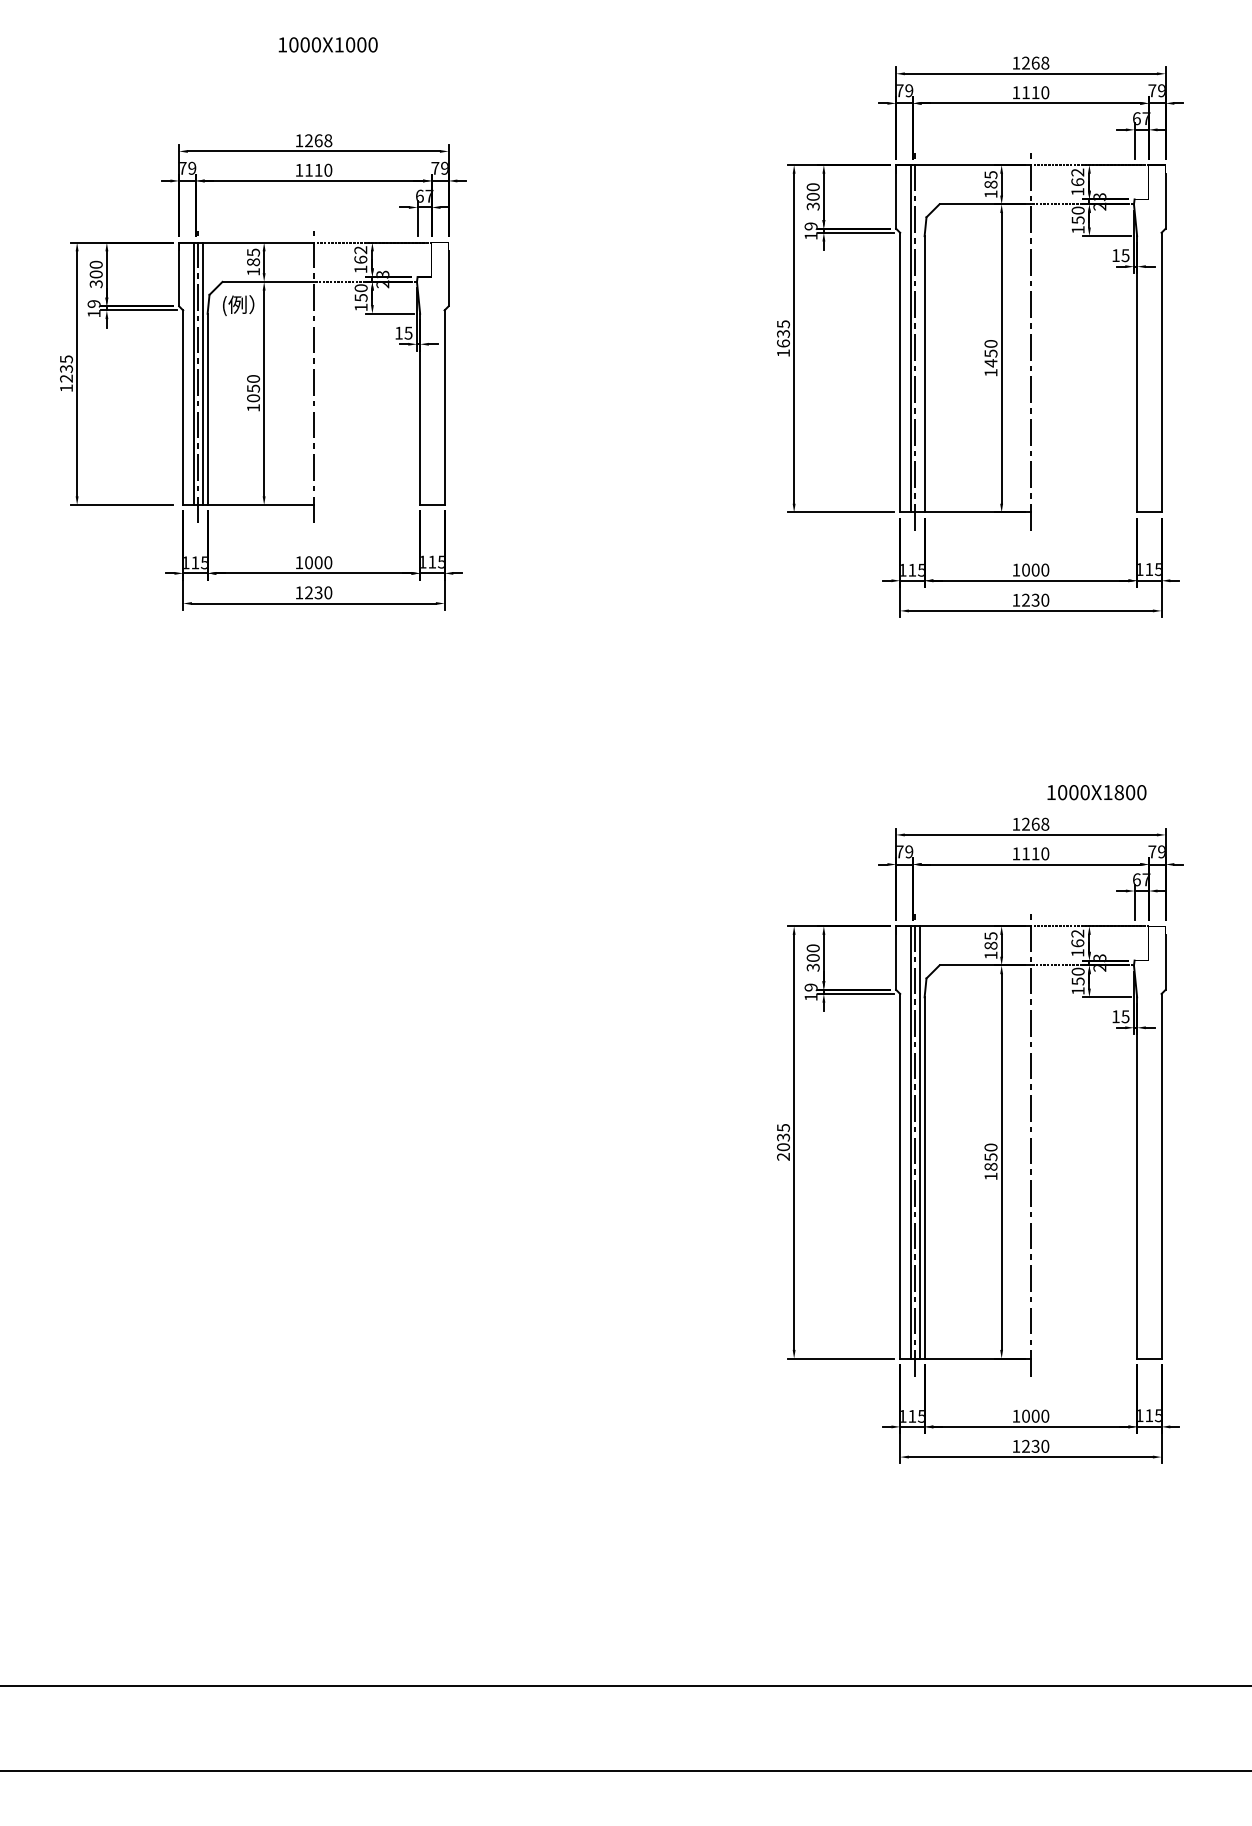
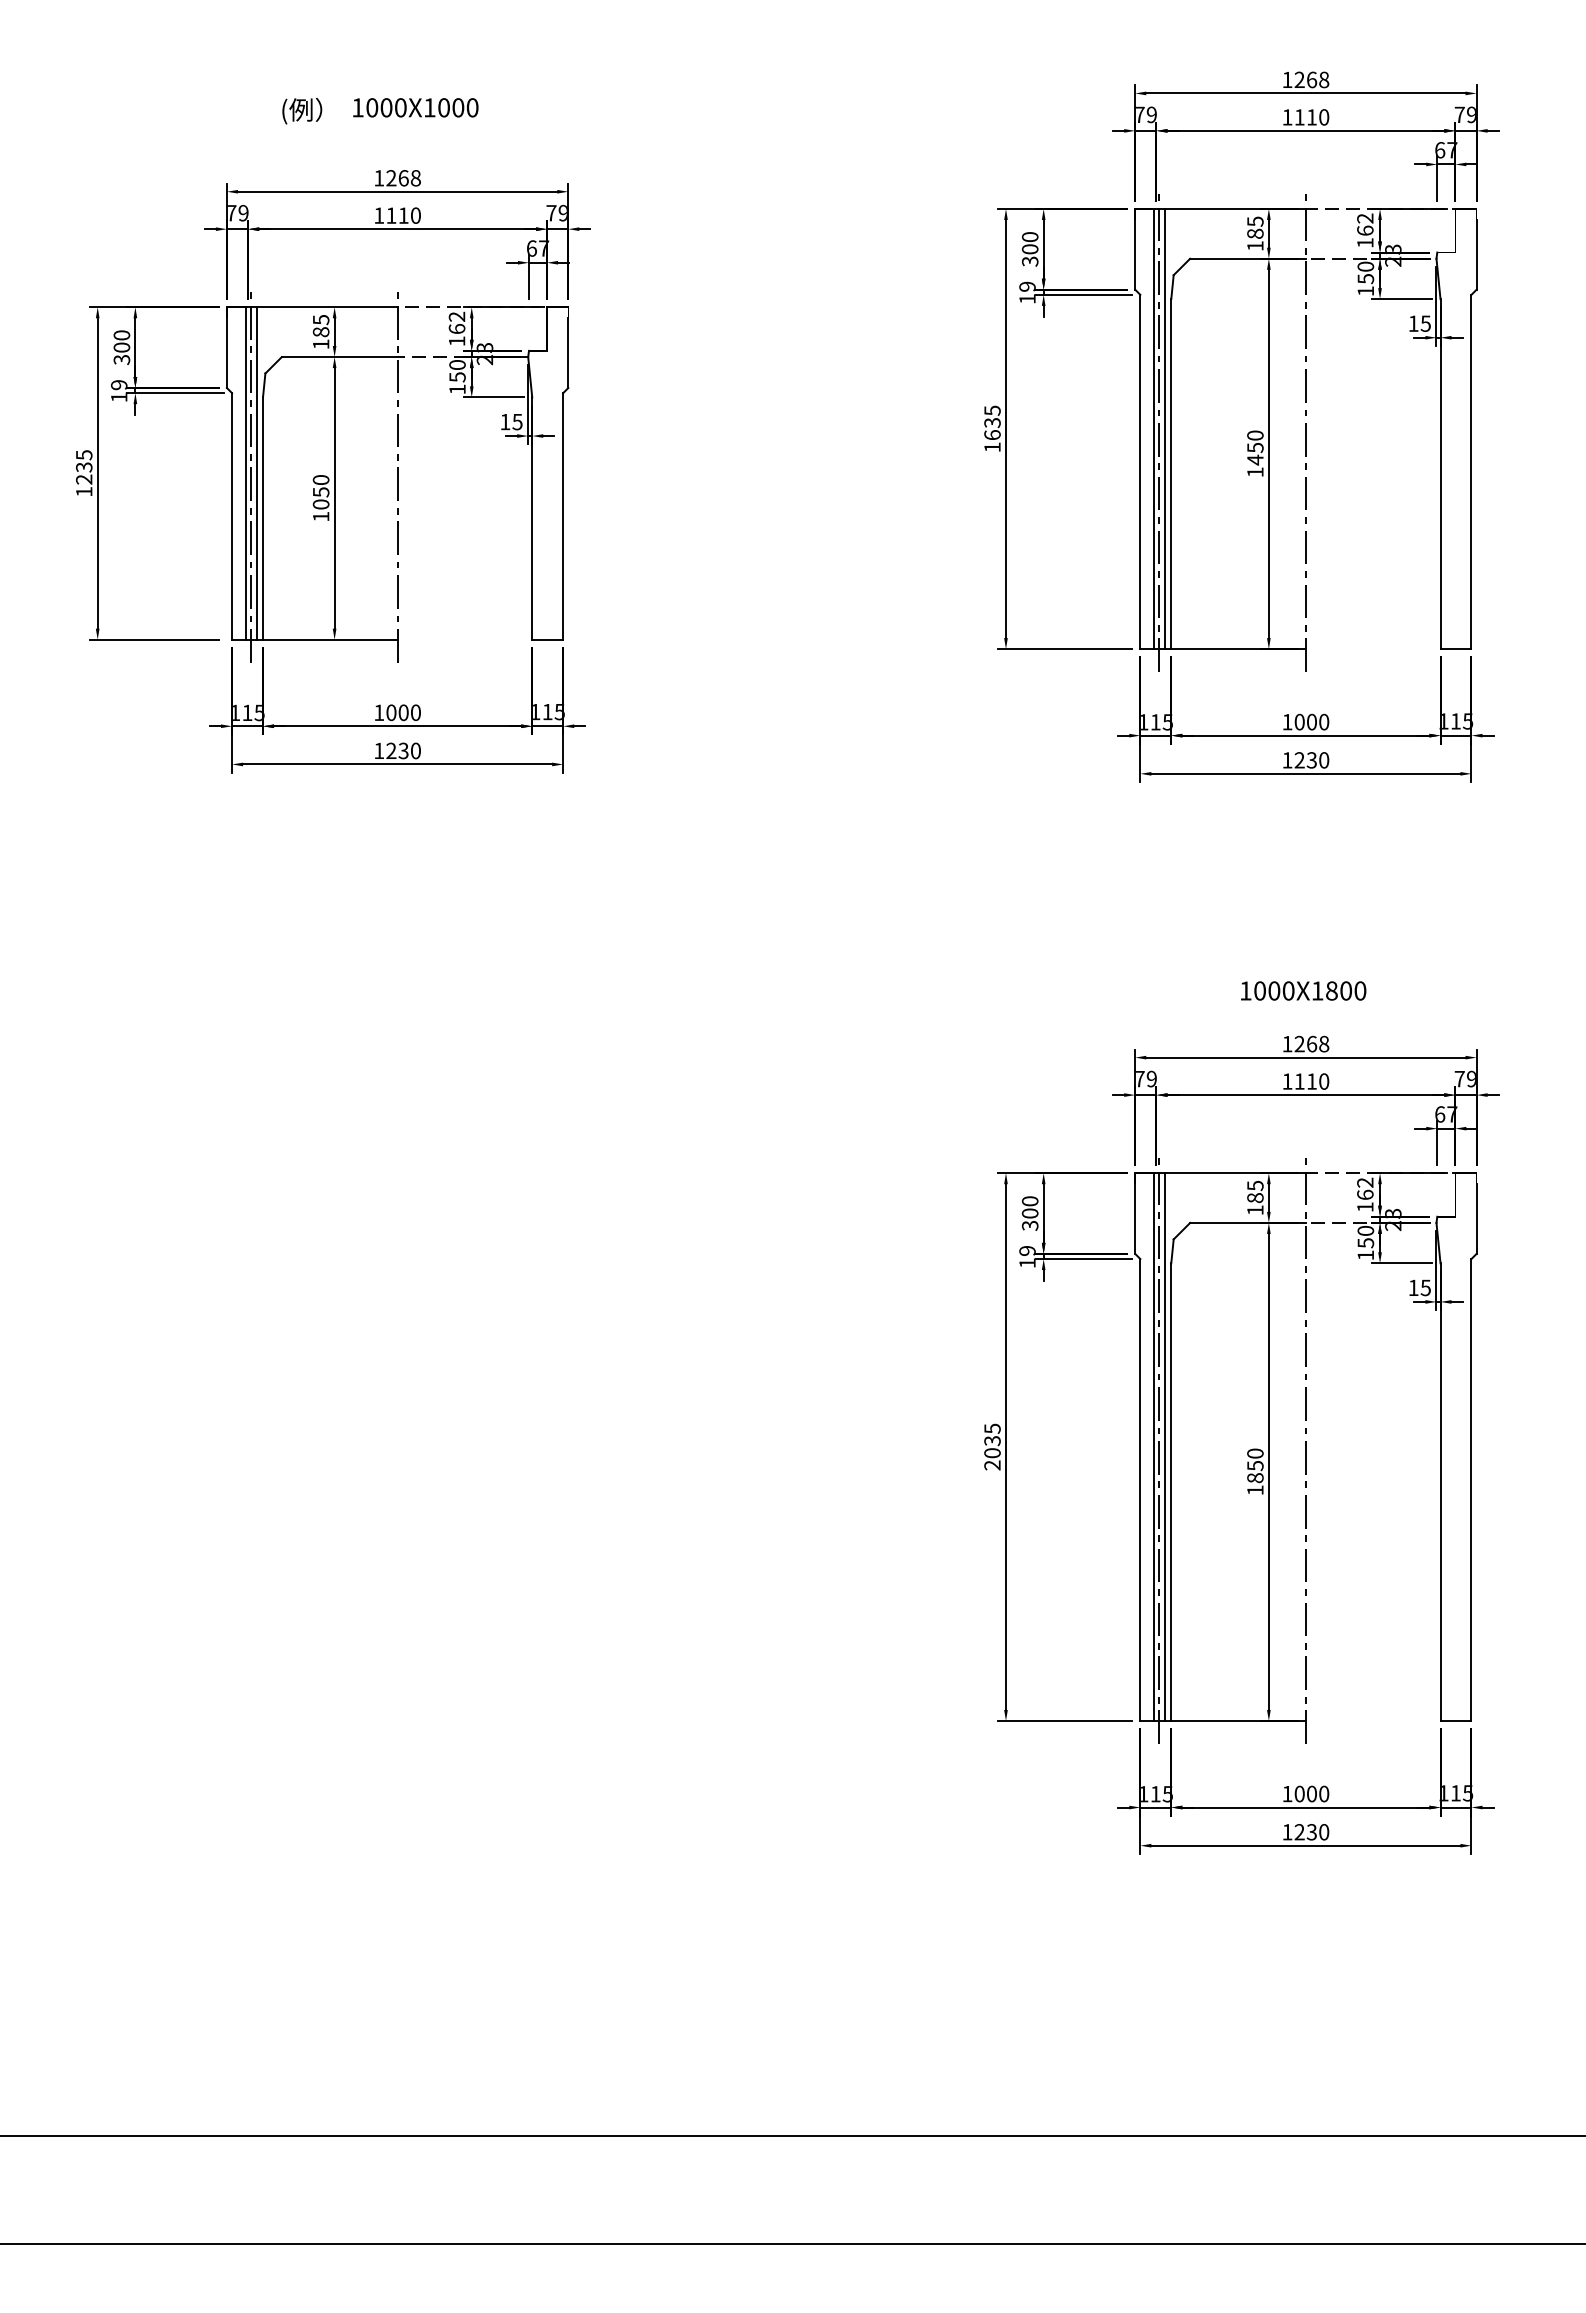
text: (328, 44) -> (415, 107), moved
text: (238, 305) -> (302, 111), moved
line: (919, 338) -> (1164, 428), added
text: (1096, 792) -> (1303, 990), moved

